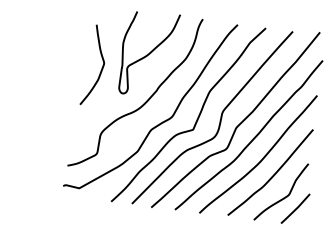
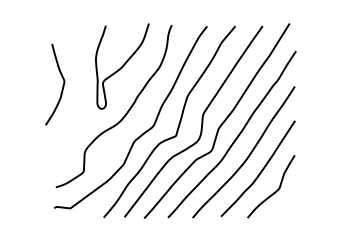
curve: (101, 67) -> (62, 85), moved
line: (295, 208) -> (287, 201), removed

